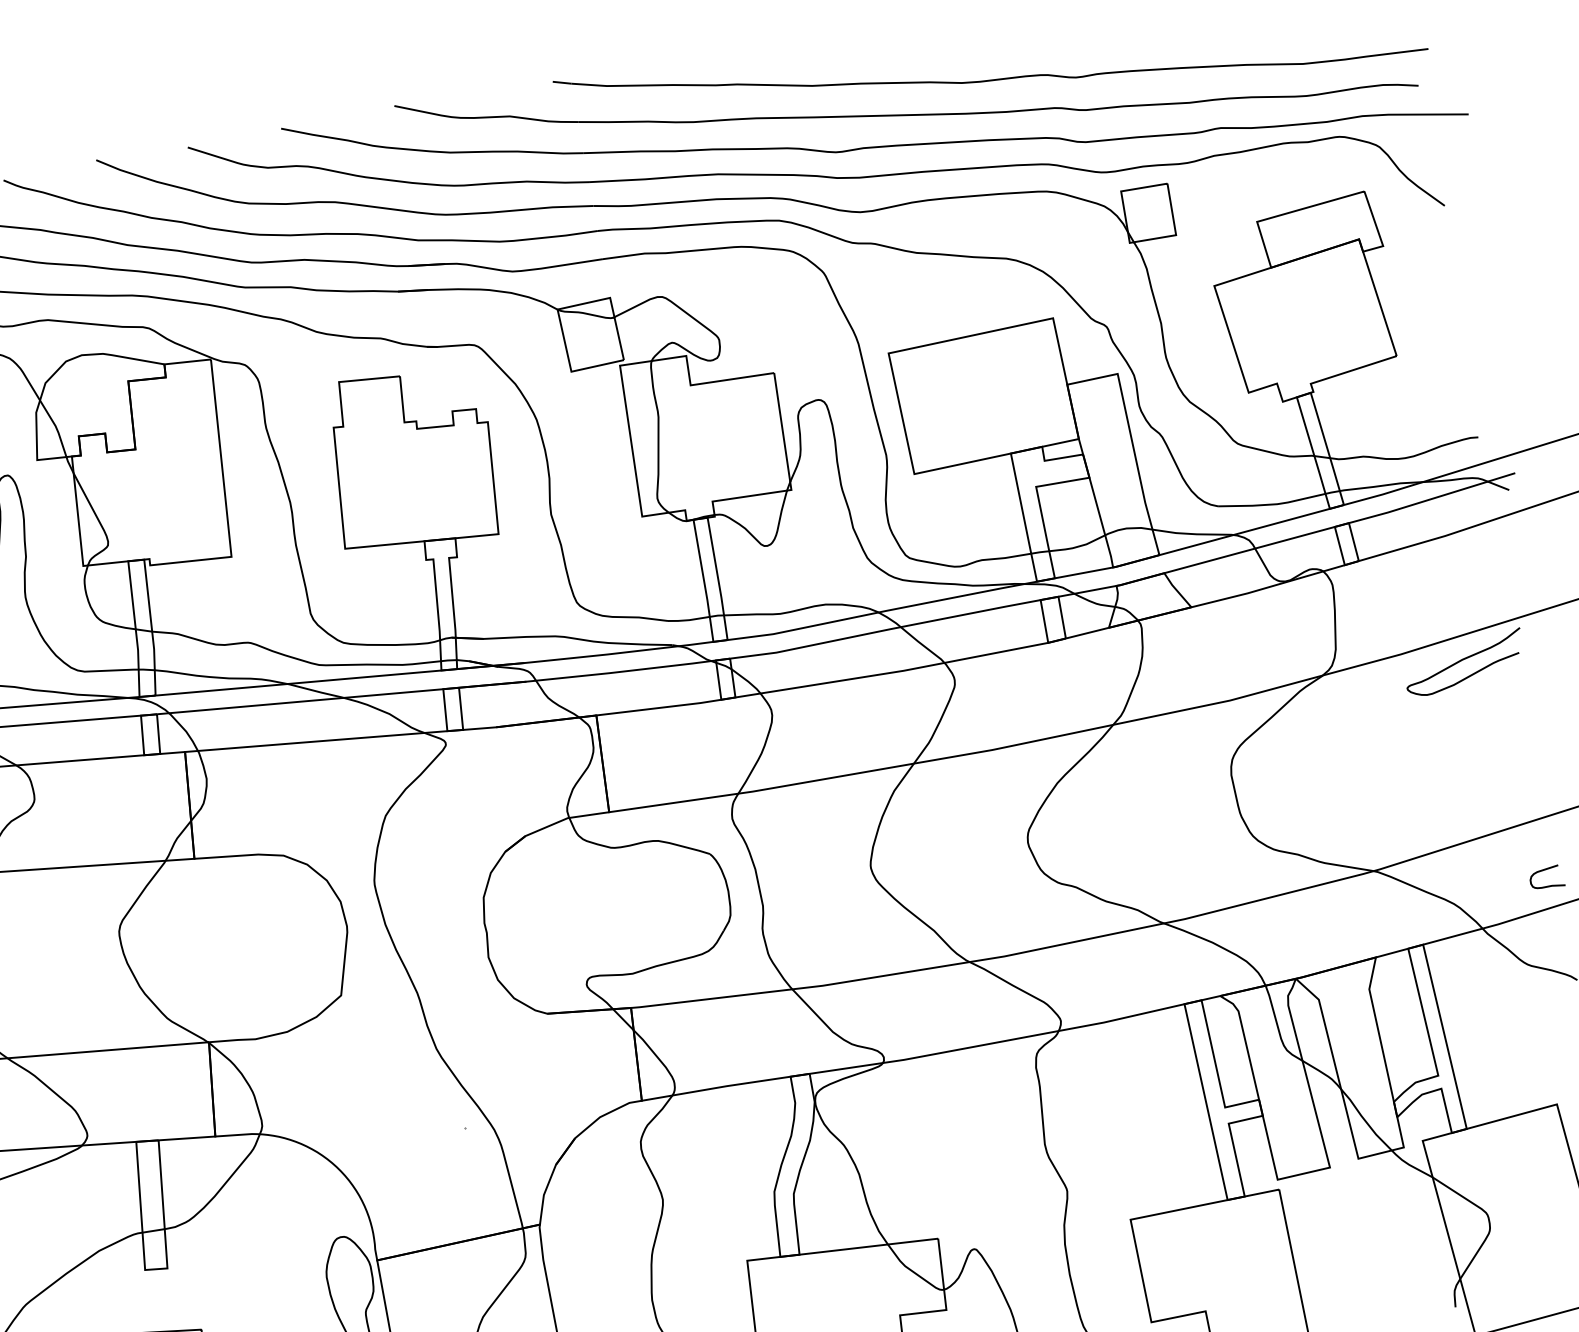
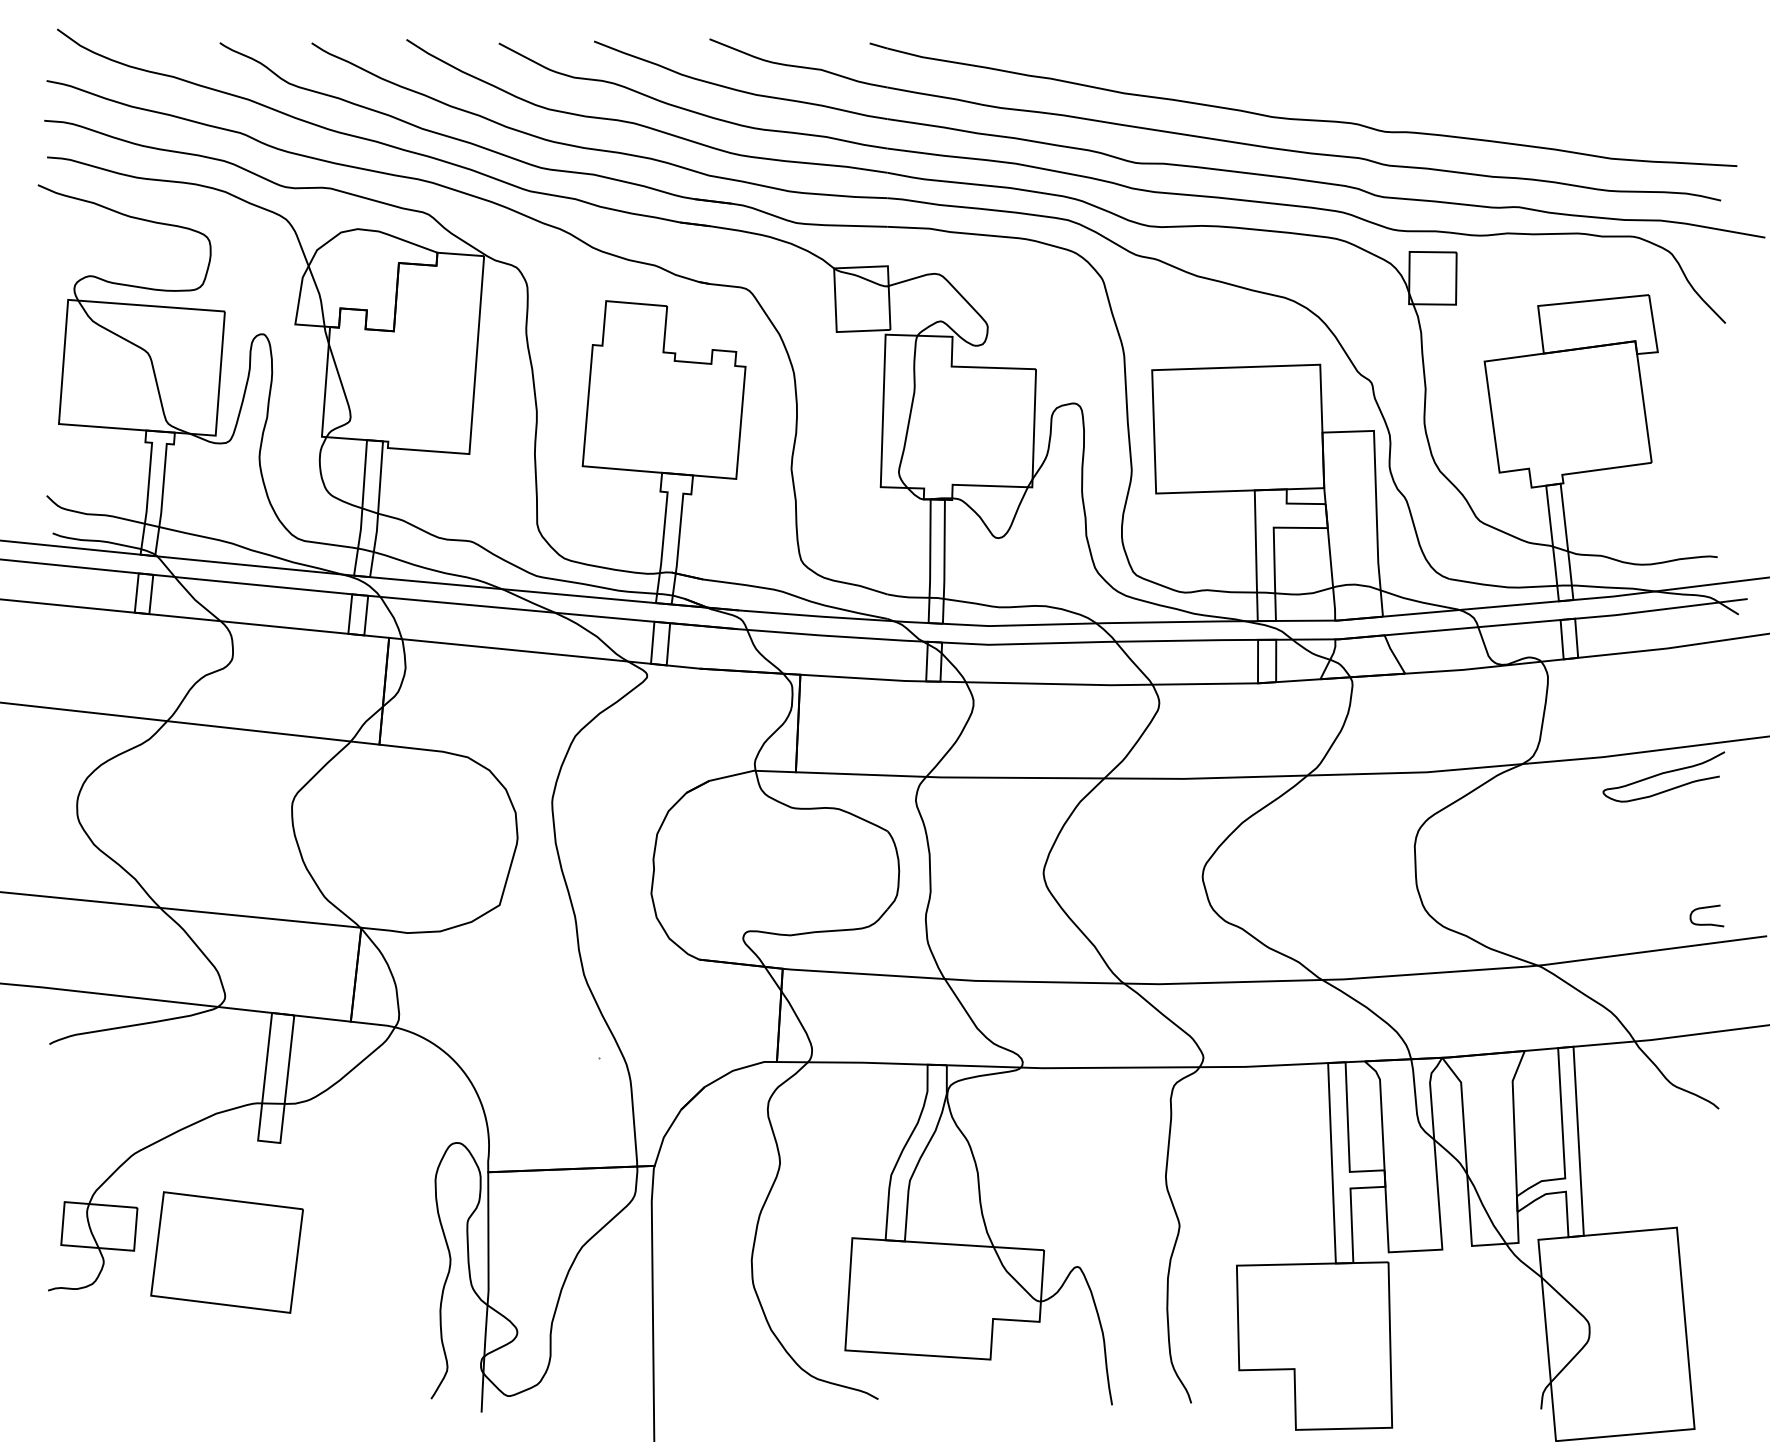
curve: (1544, 870) -> (1706, 908), moved

